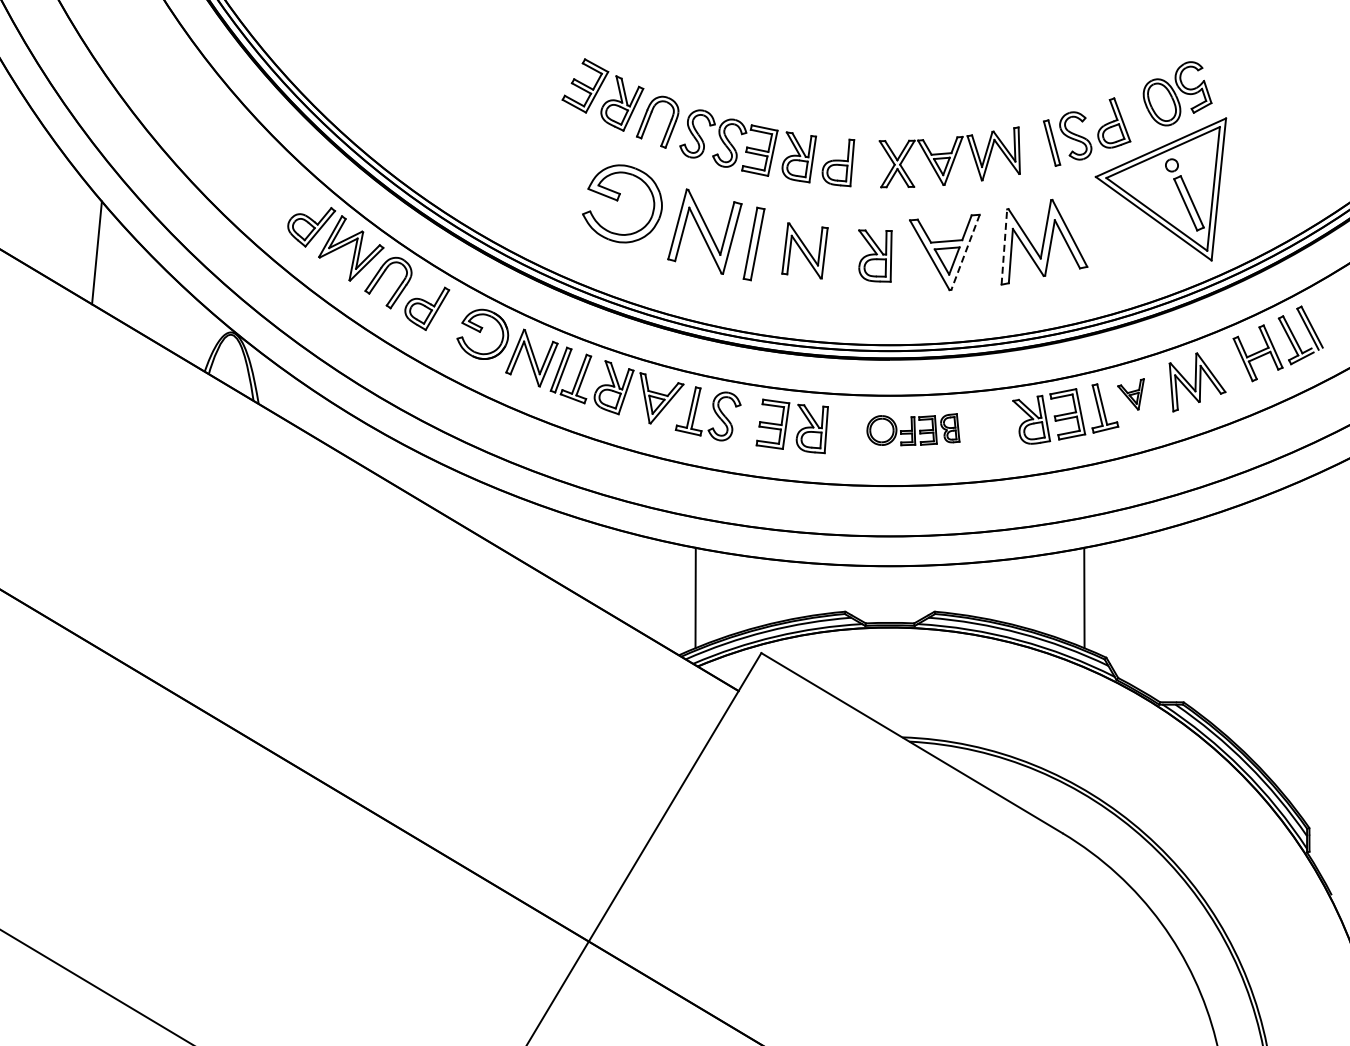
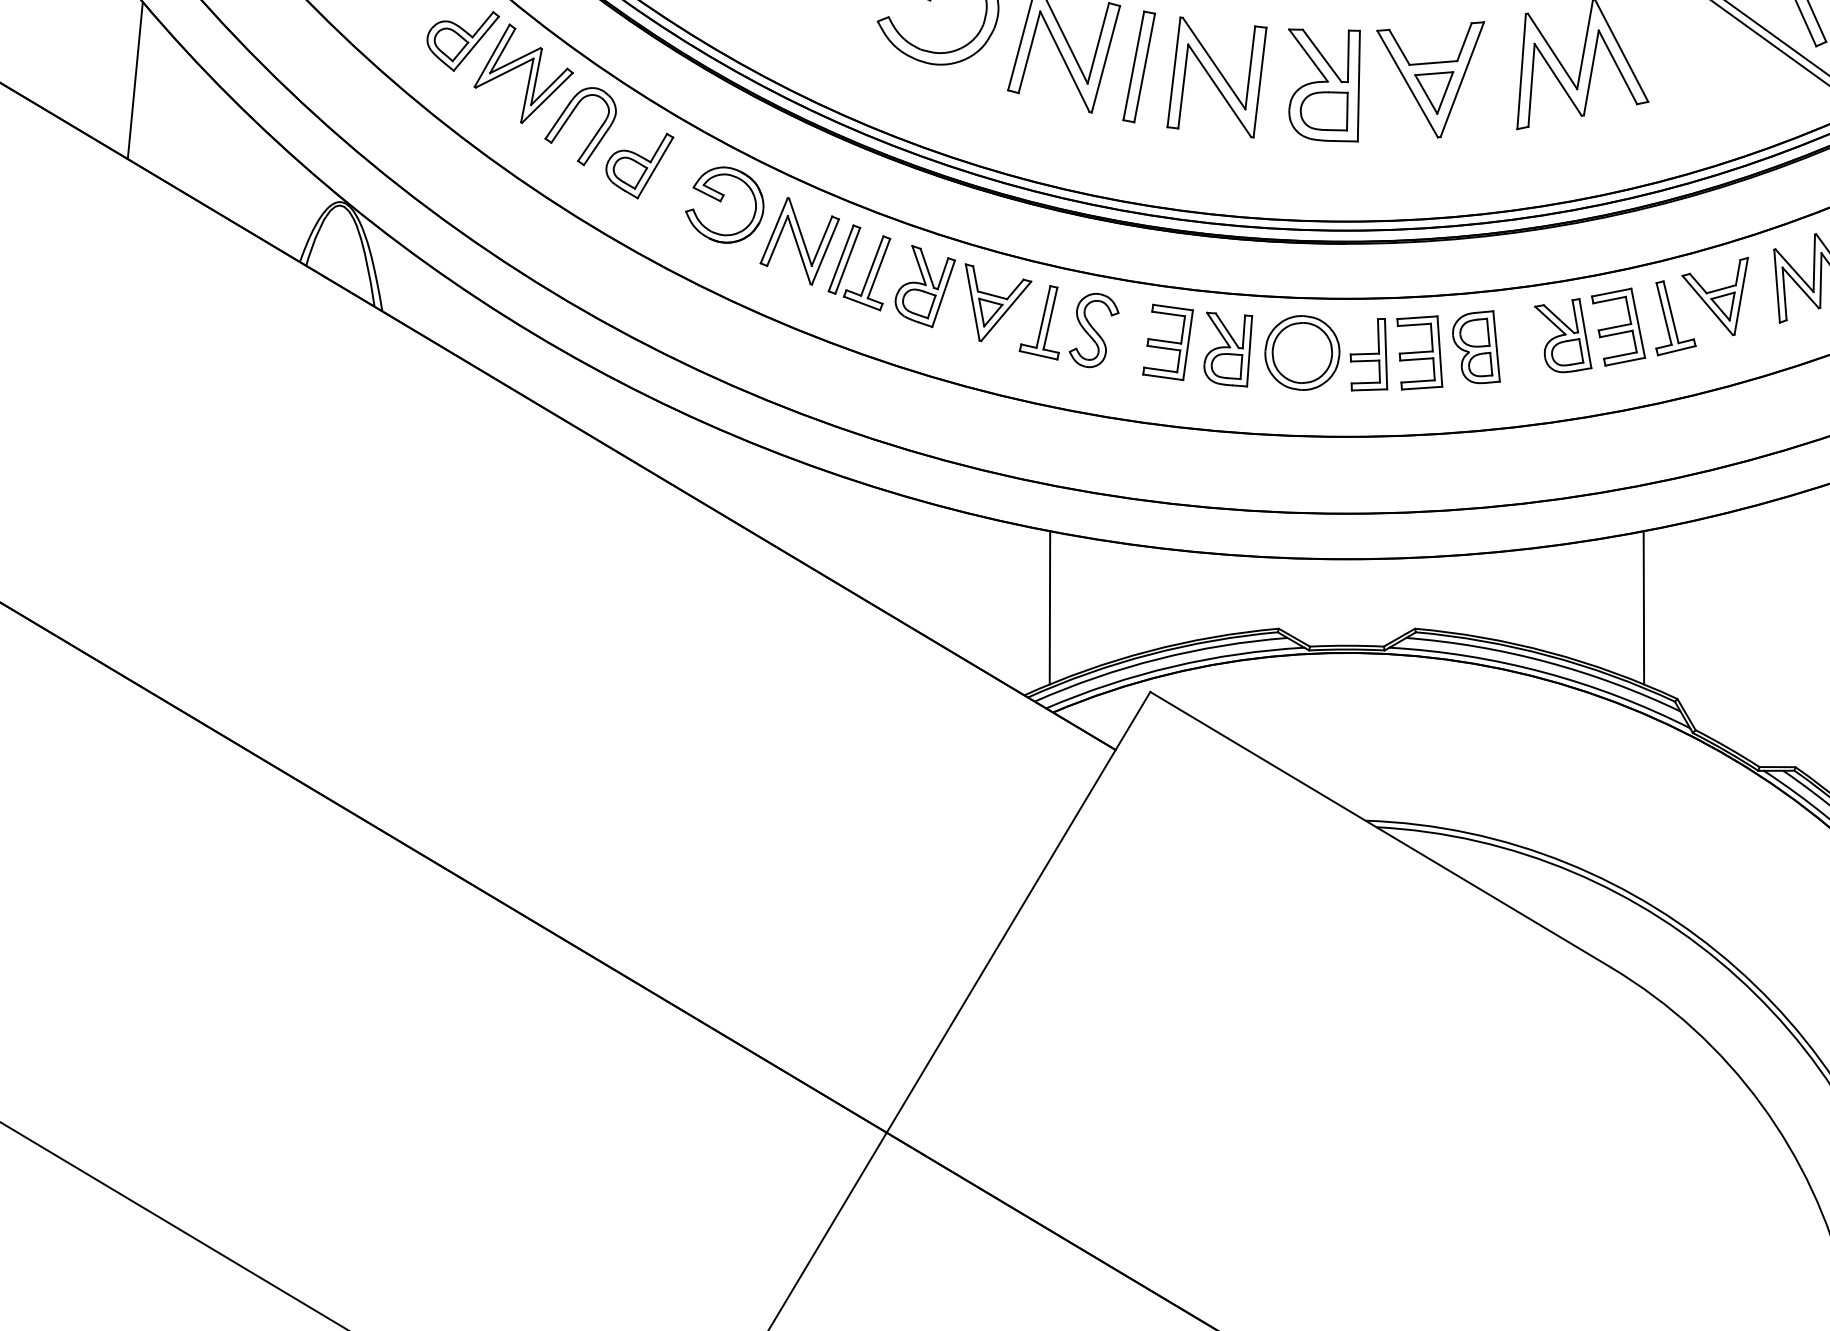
line: (1004, 247) -> (1521, 72), dashed -> solid
part: (804, 250) -> (1216, 76), size x1.43
line: (965, 252) -> (1462, 79), dashed -> solid
part: (875, 255) -> (1324, 84), size x1.43
part: (1130, 394) -> (1714, 296), size x1.67
part: (913, 429) -> (1382, 350), size x1.67

